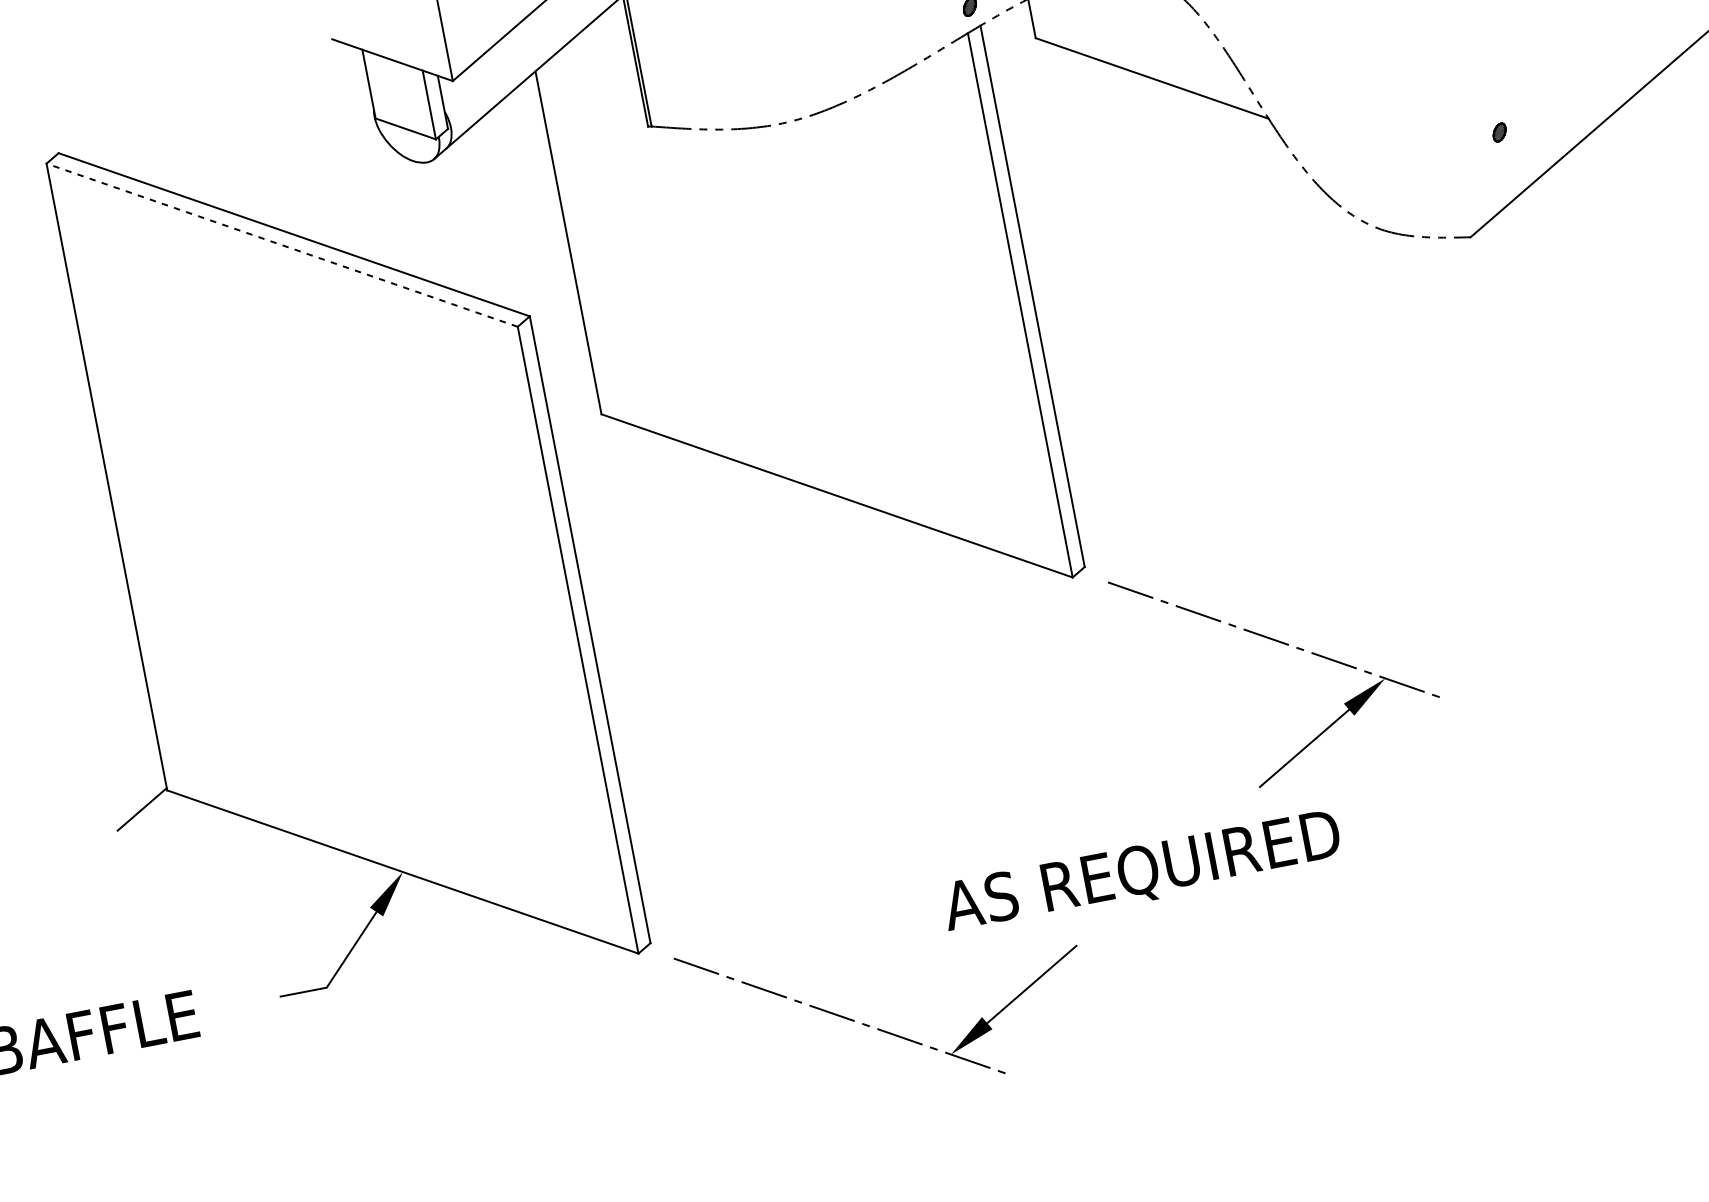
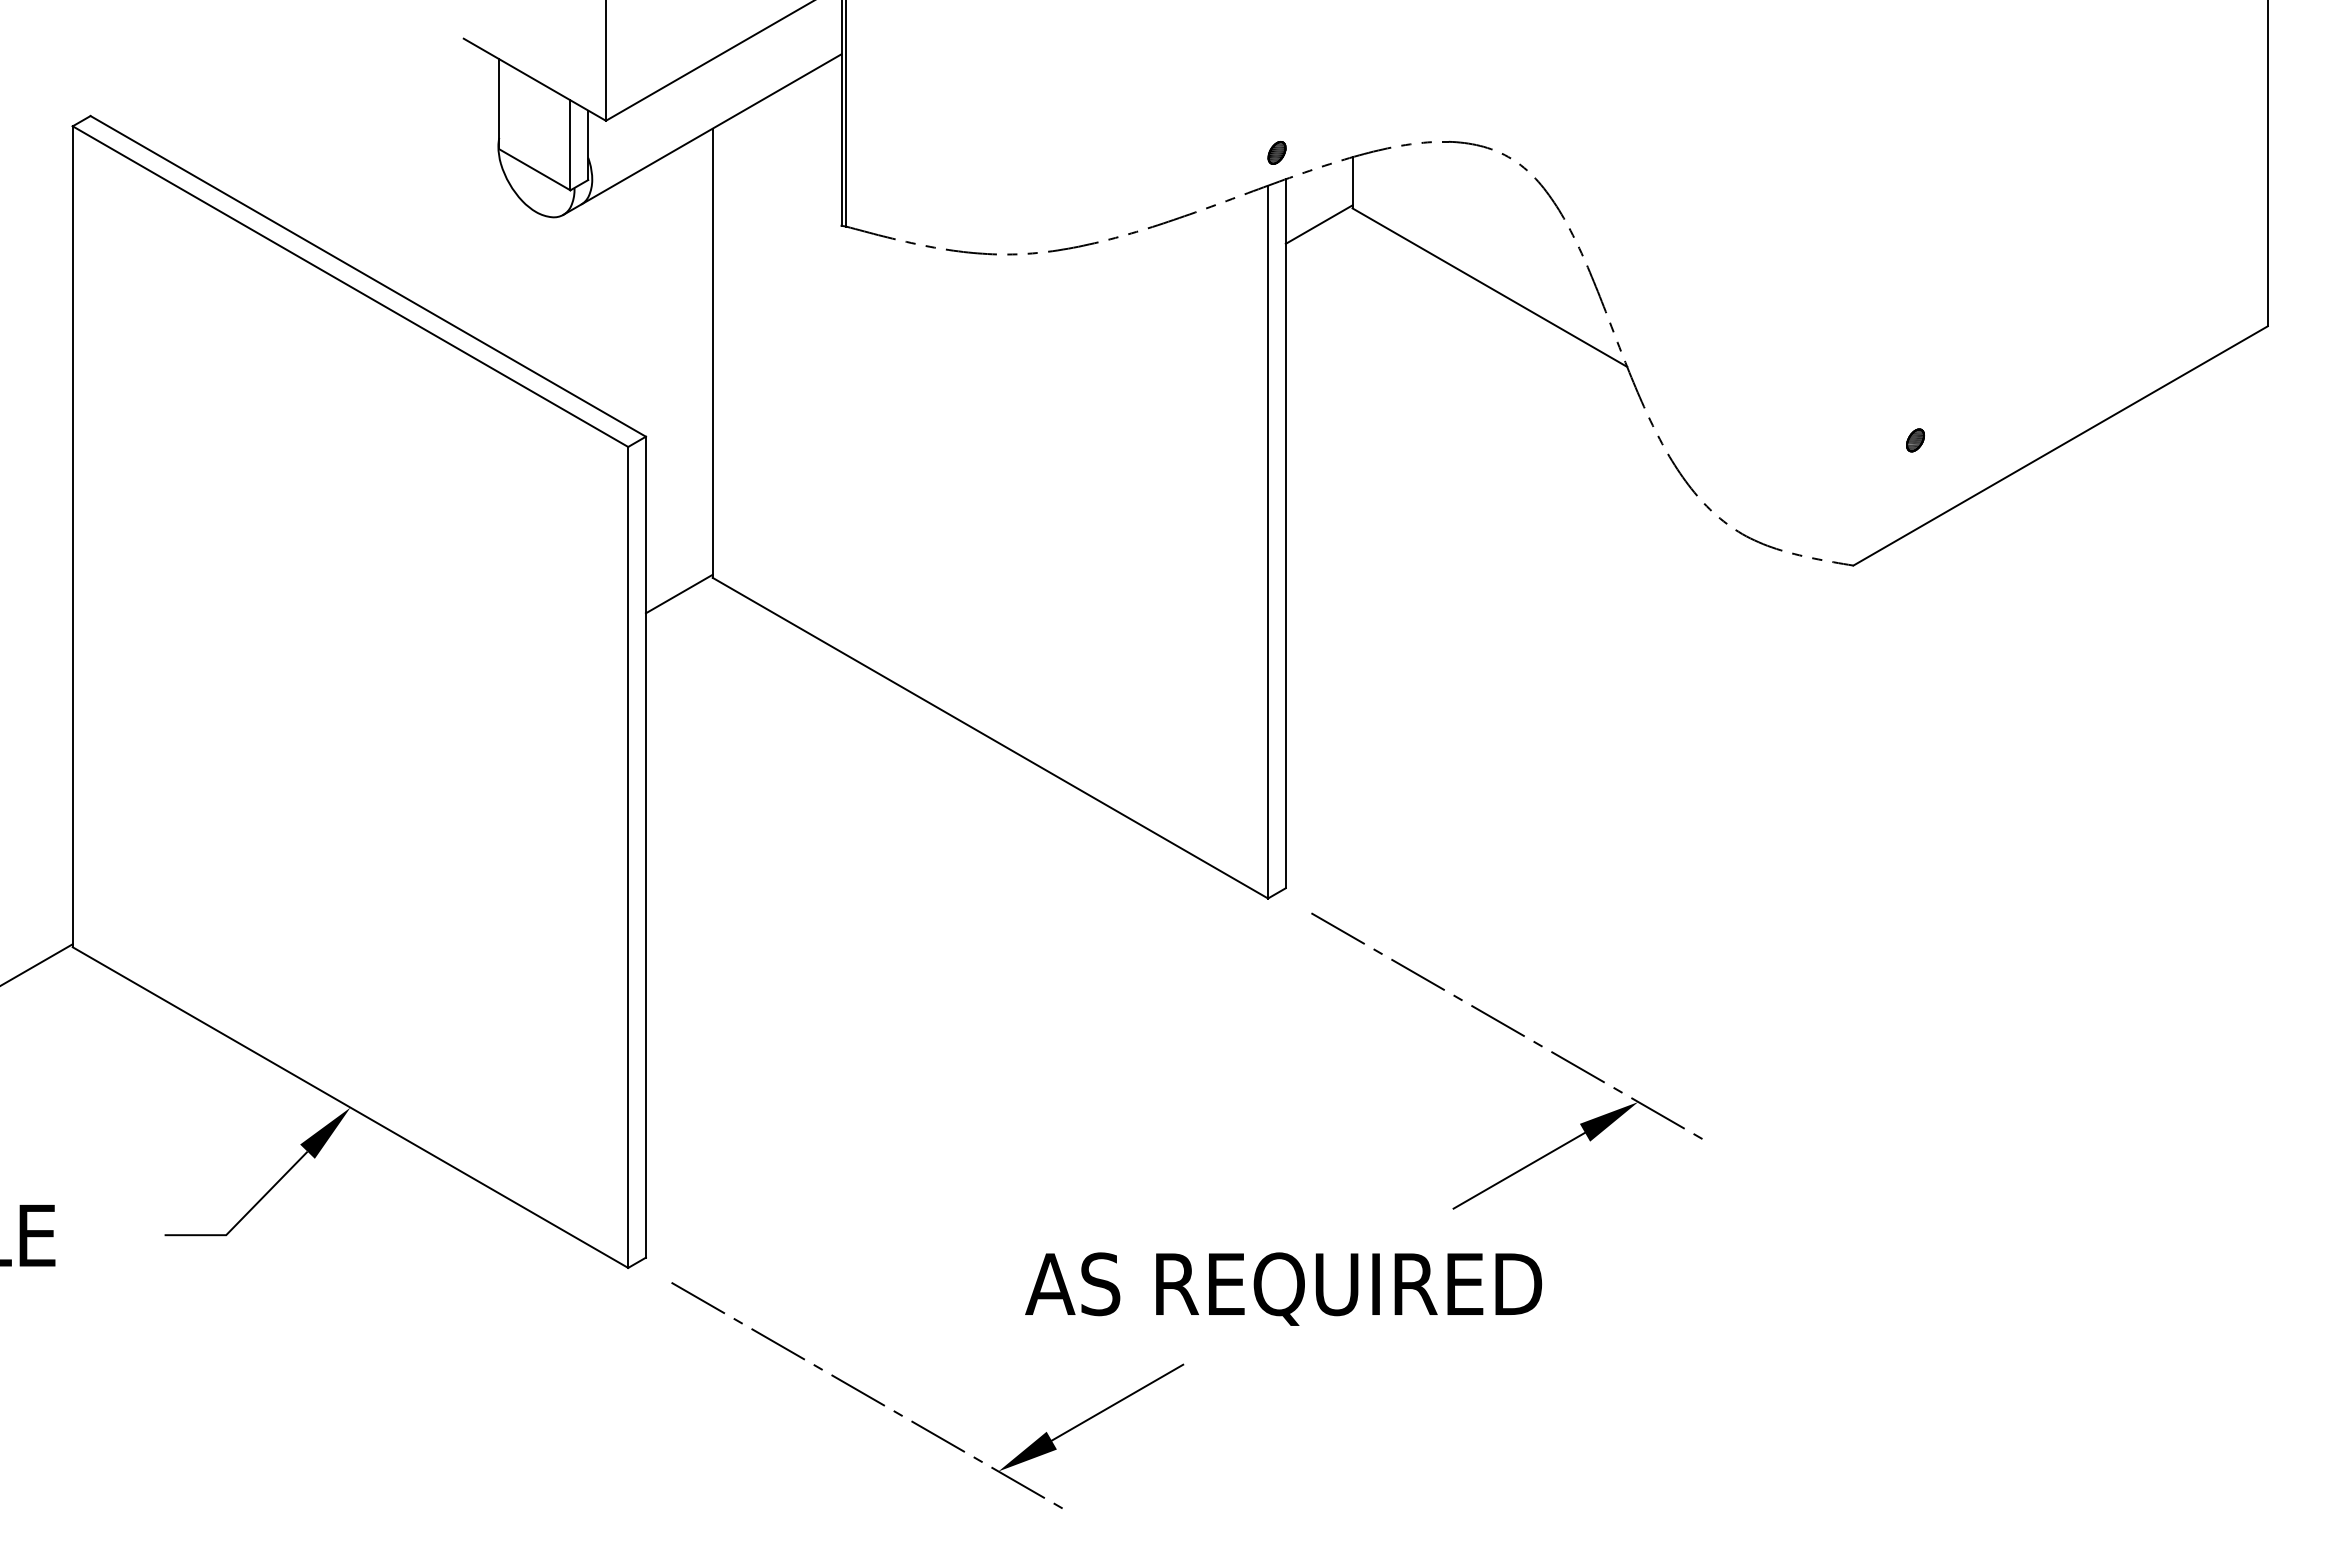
line: (1012, 55) -> (1318, 224), added
line: (282, 245) -> (350, 286), dashed -> solid
line: (577, 431) -> (678, 593), added

